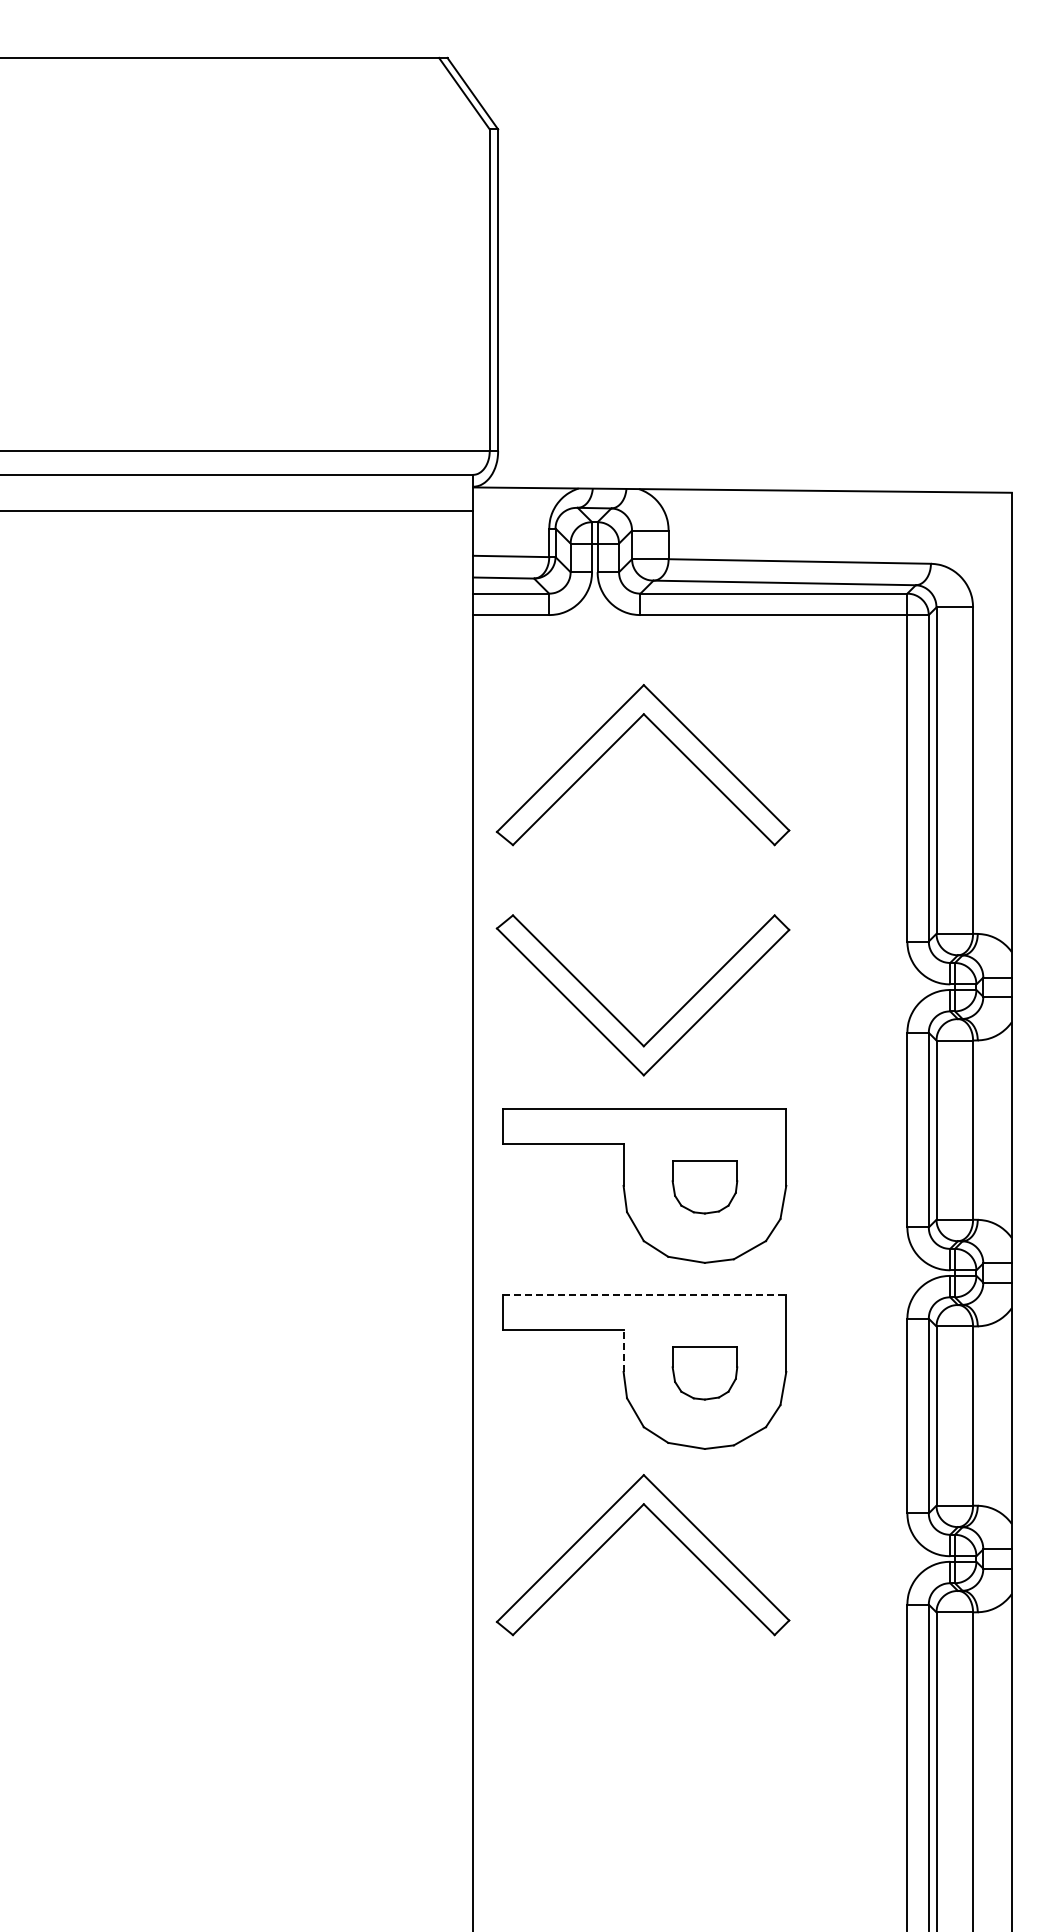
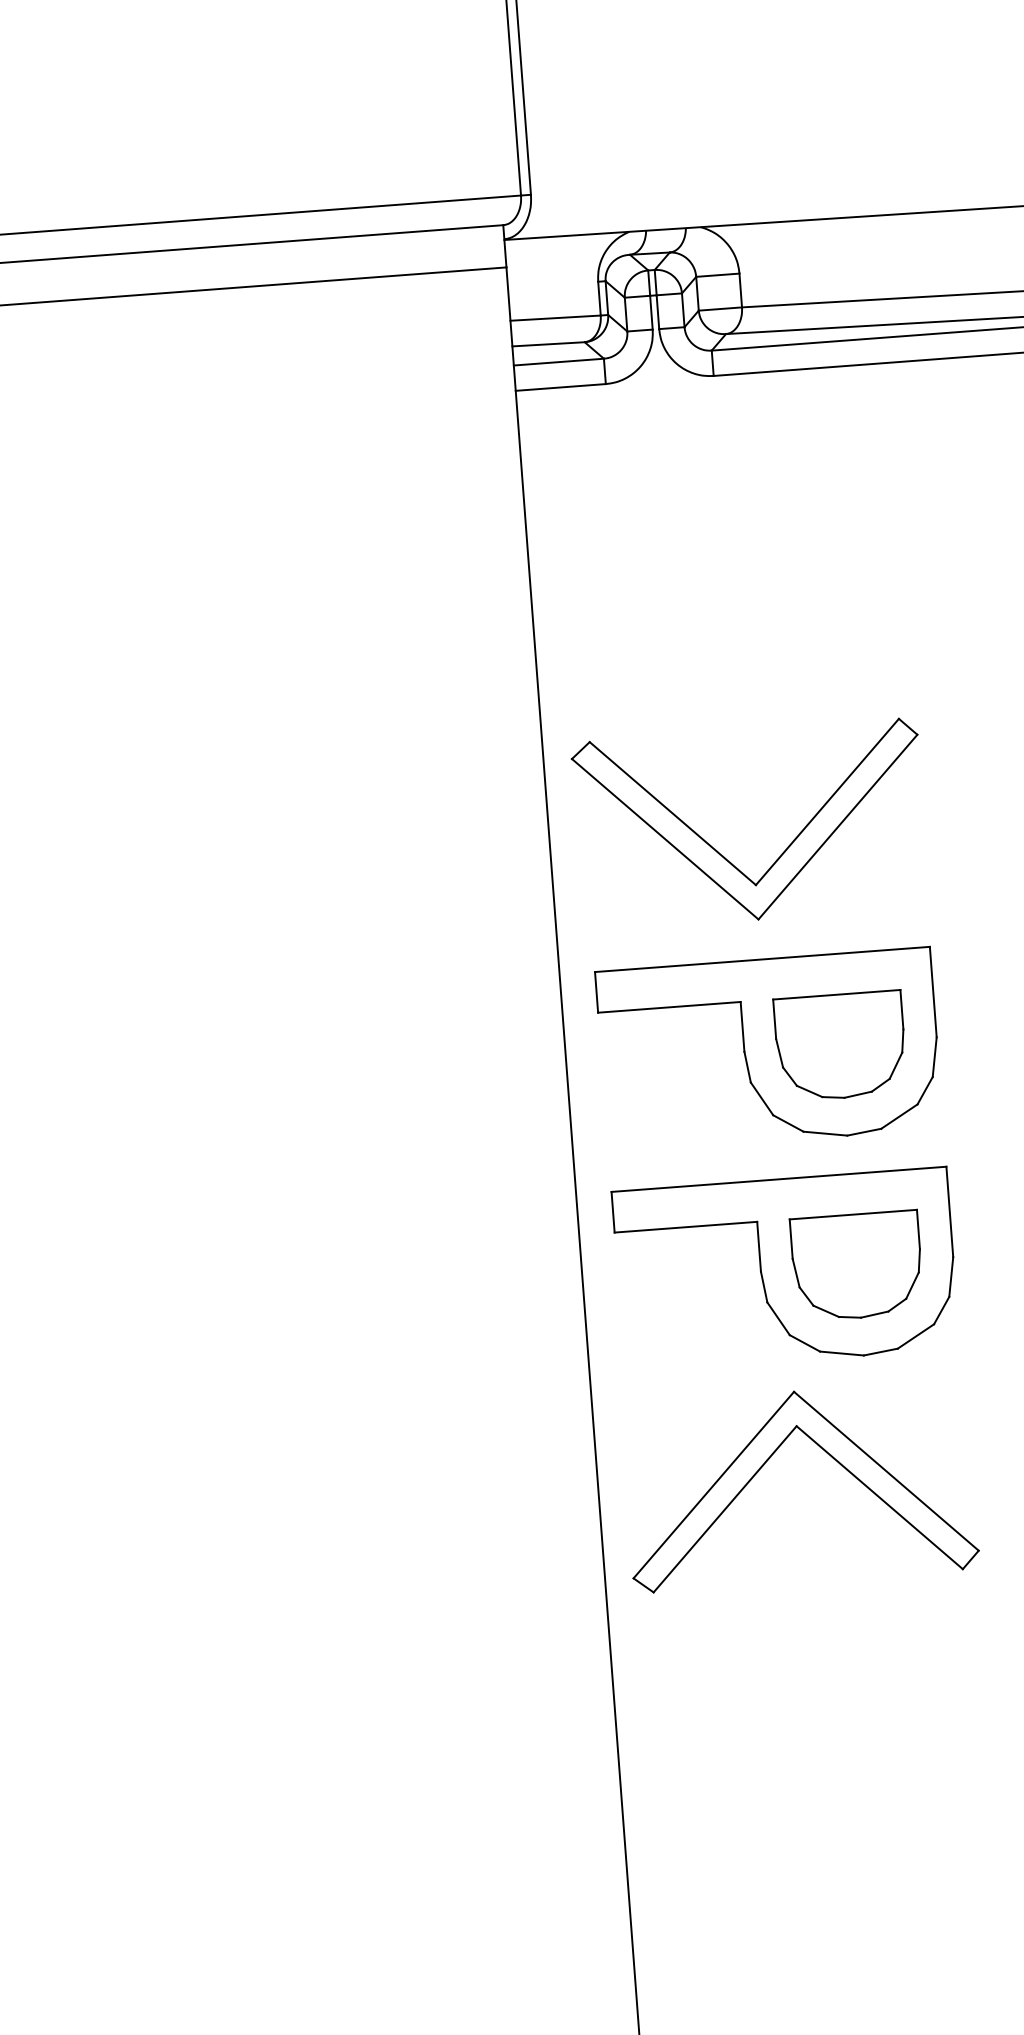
part: (618, 740) -> (698, 526), removed
part: (704, 1187) -> (840, 1046), size x1.67
line: (644, 1295) -> (778, 1179), dashed -> solid
line: (623, 1350) -> (758, 1246), dashed -> solid
part: (704, 1373) -> (856, 1266), size x1.67

